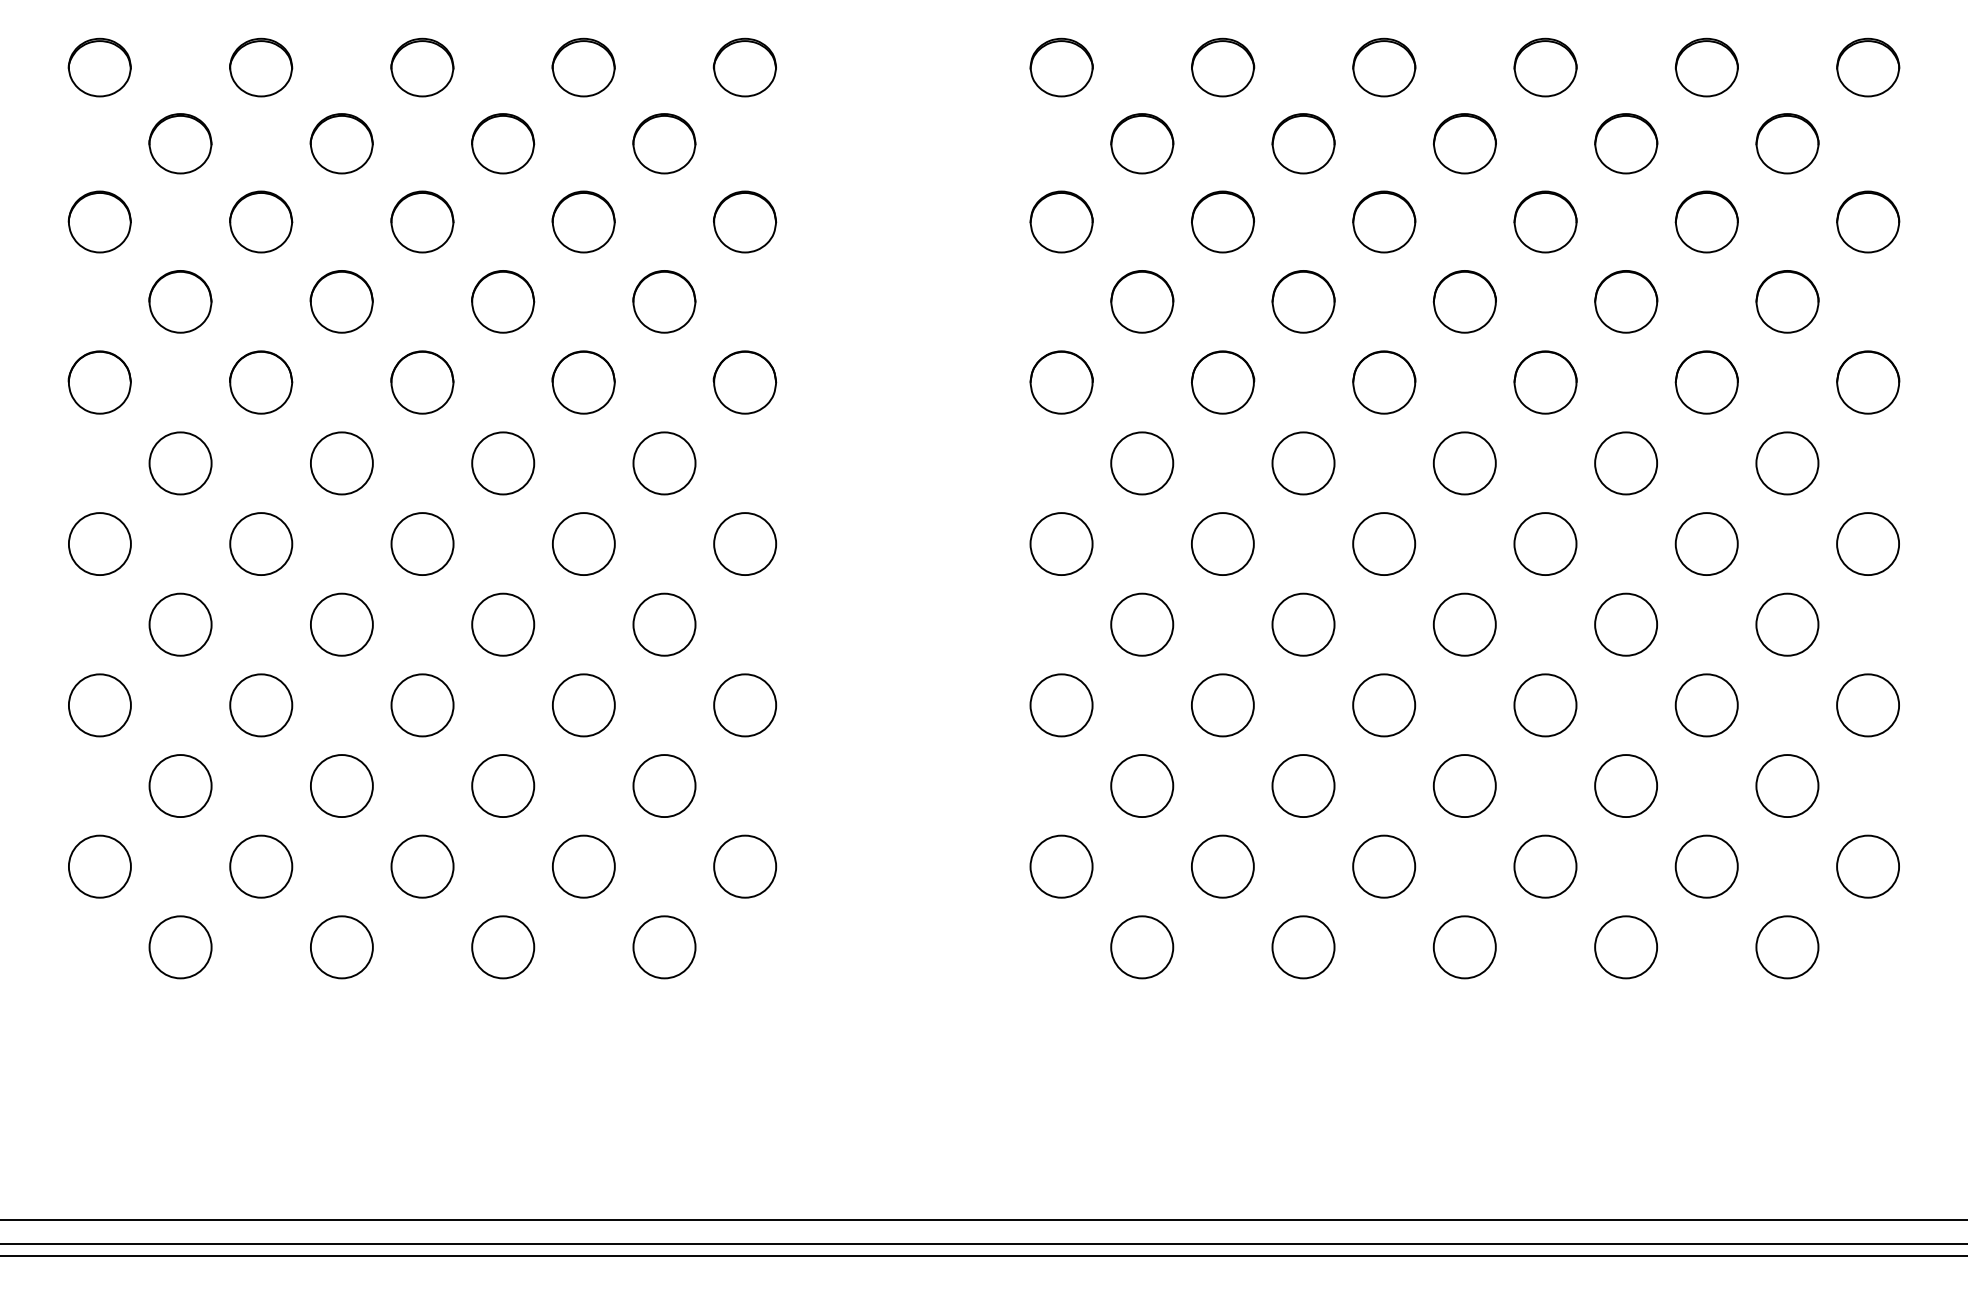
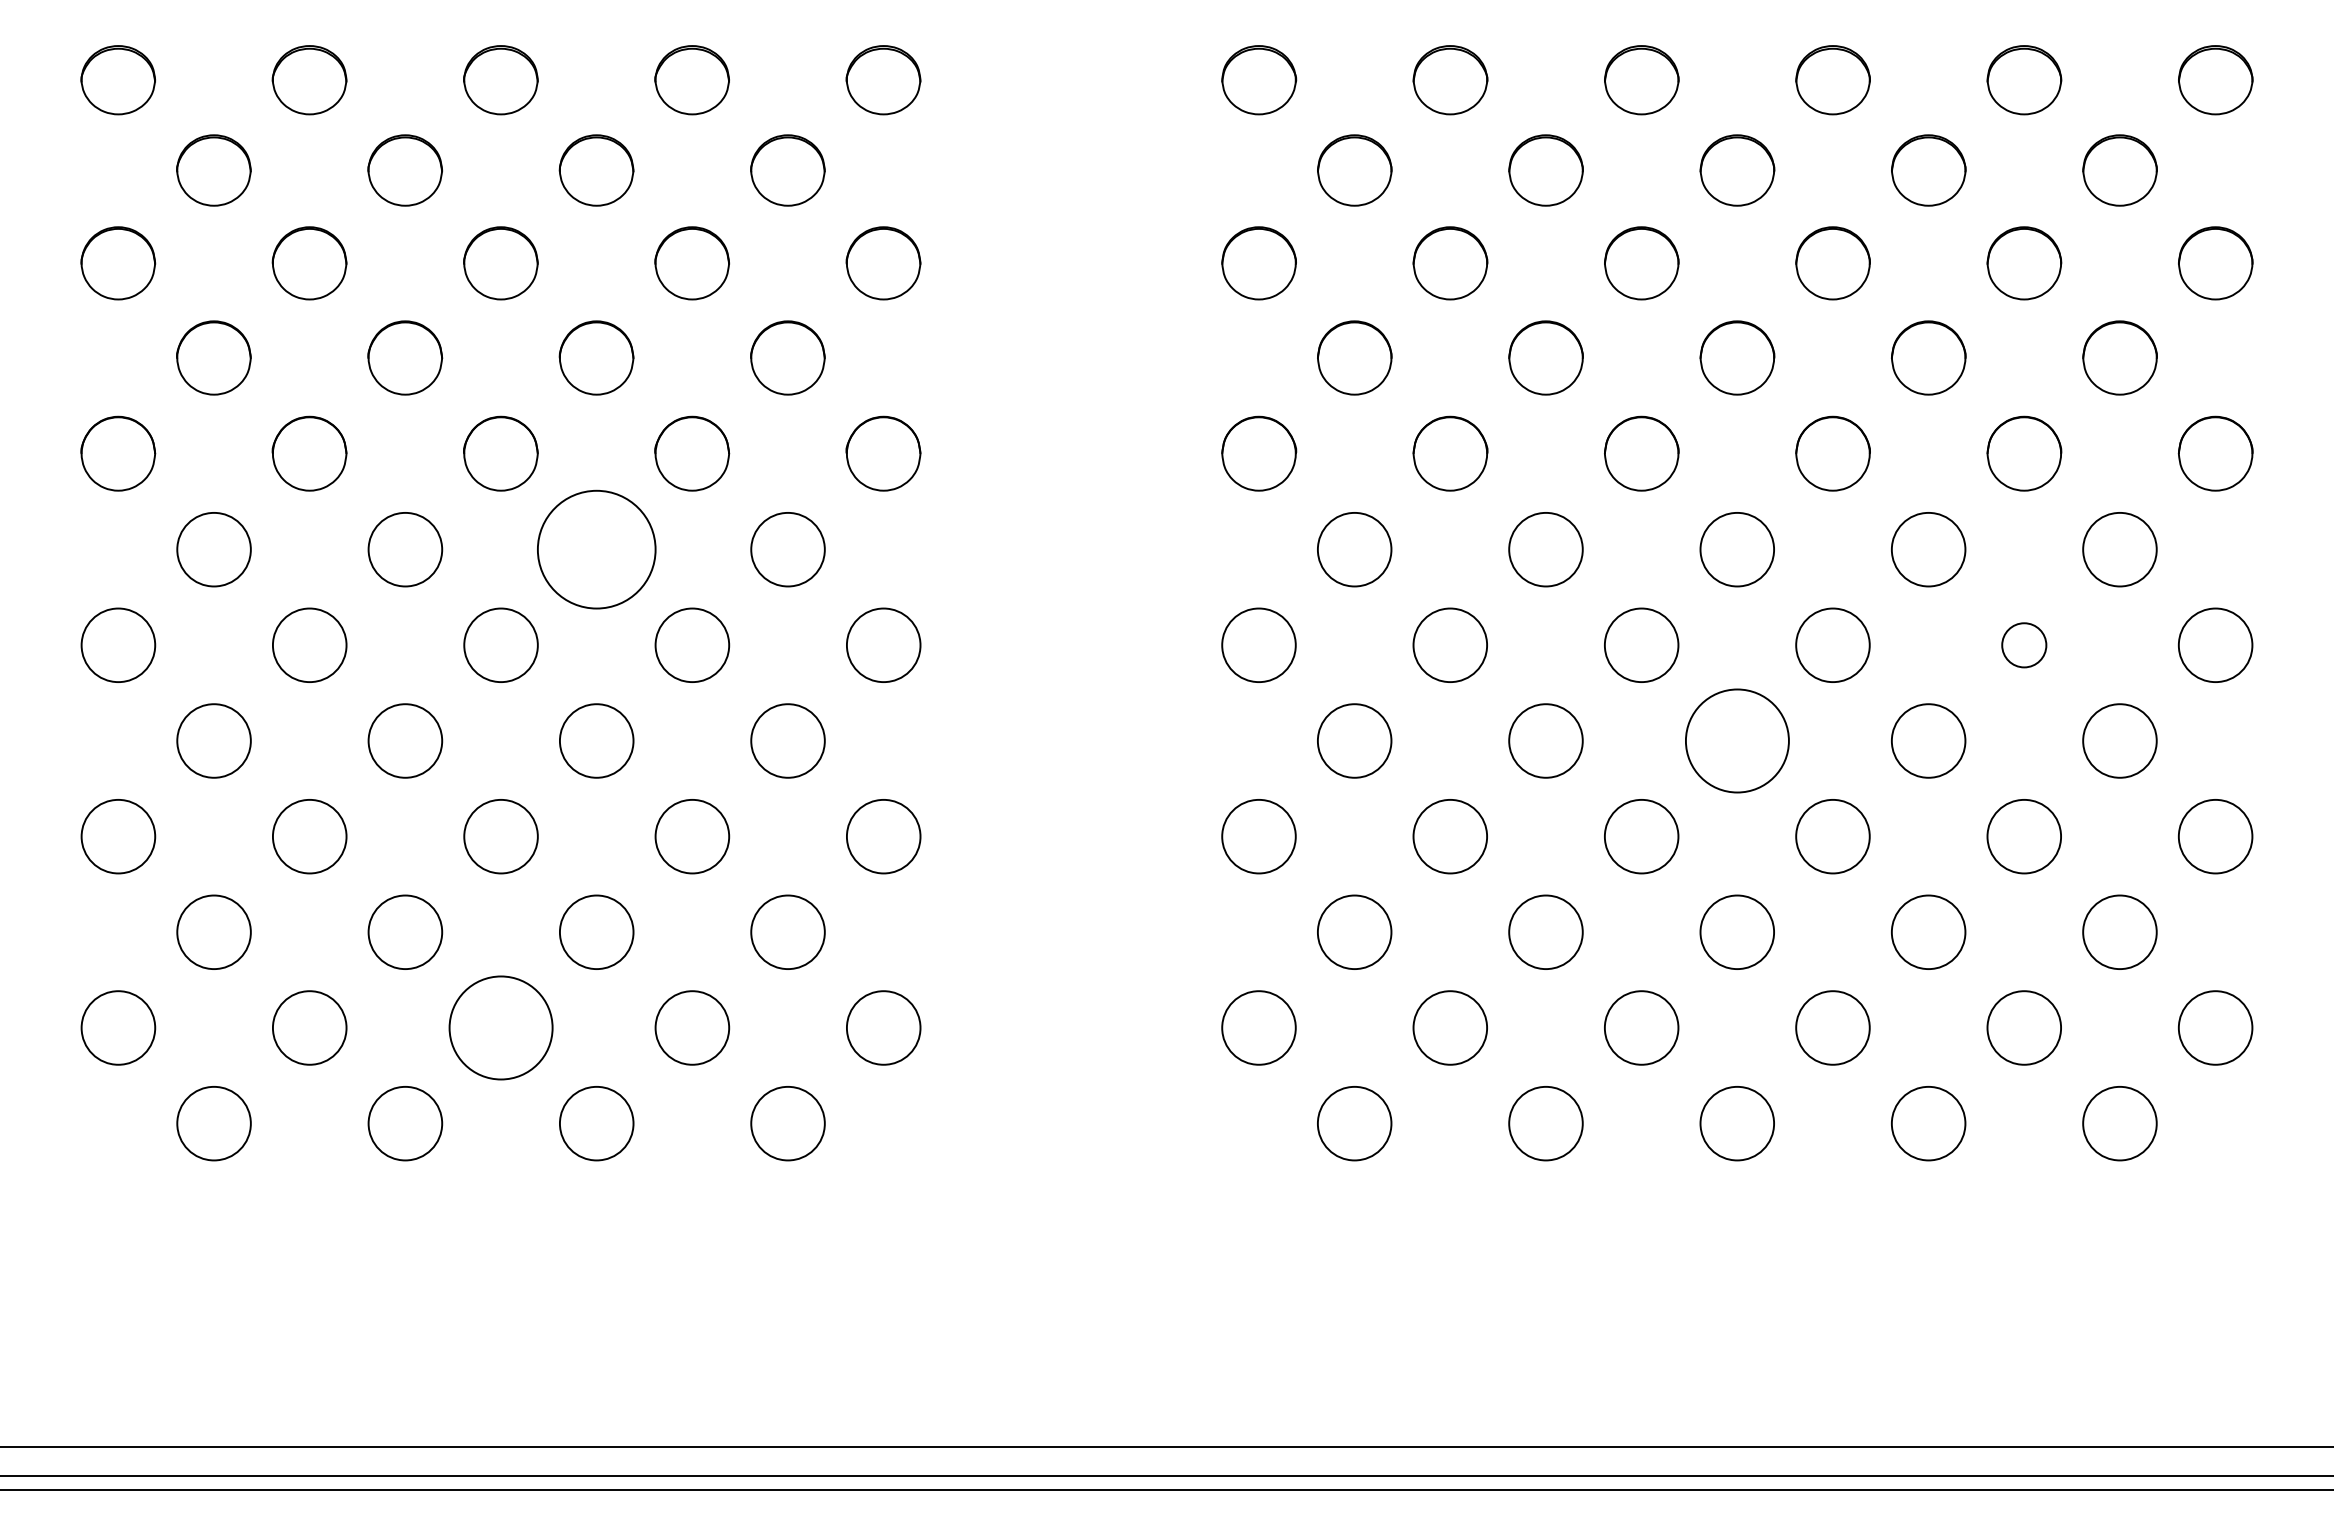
circle: (503, 463) -> (596, 549), size x1.6
circle: (1706, 544) -> (2024, 645), size x0.6
circle: (1464, 624) -> (1736, 740), size x1.4
circle: (422, 866) -> (500, 1027), size x1.4

